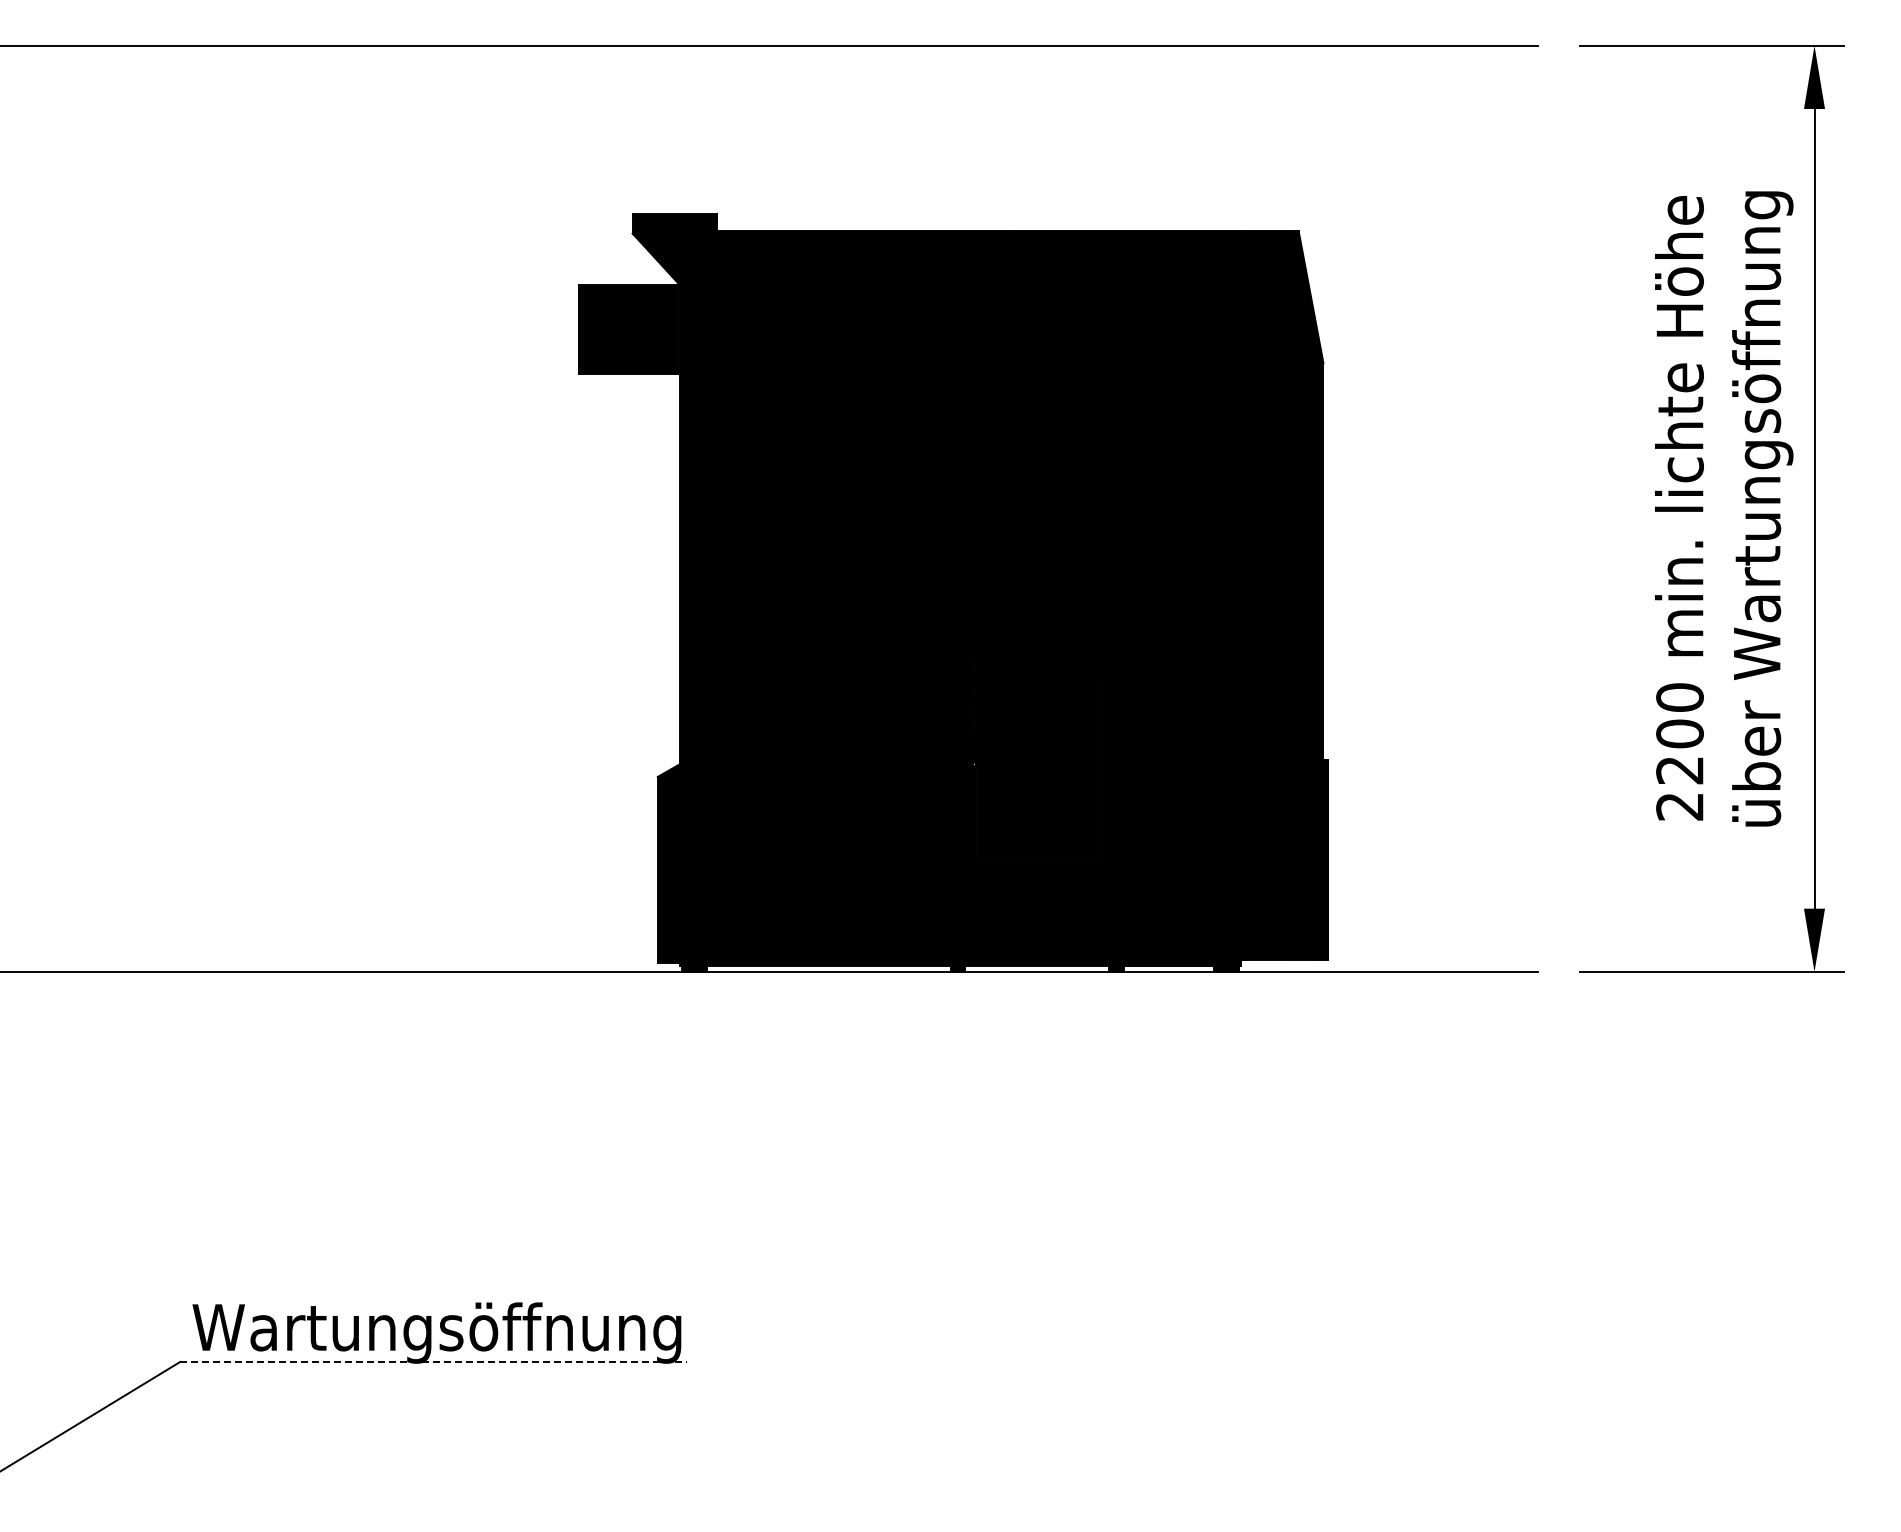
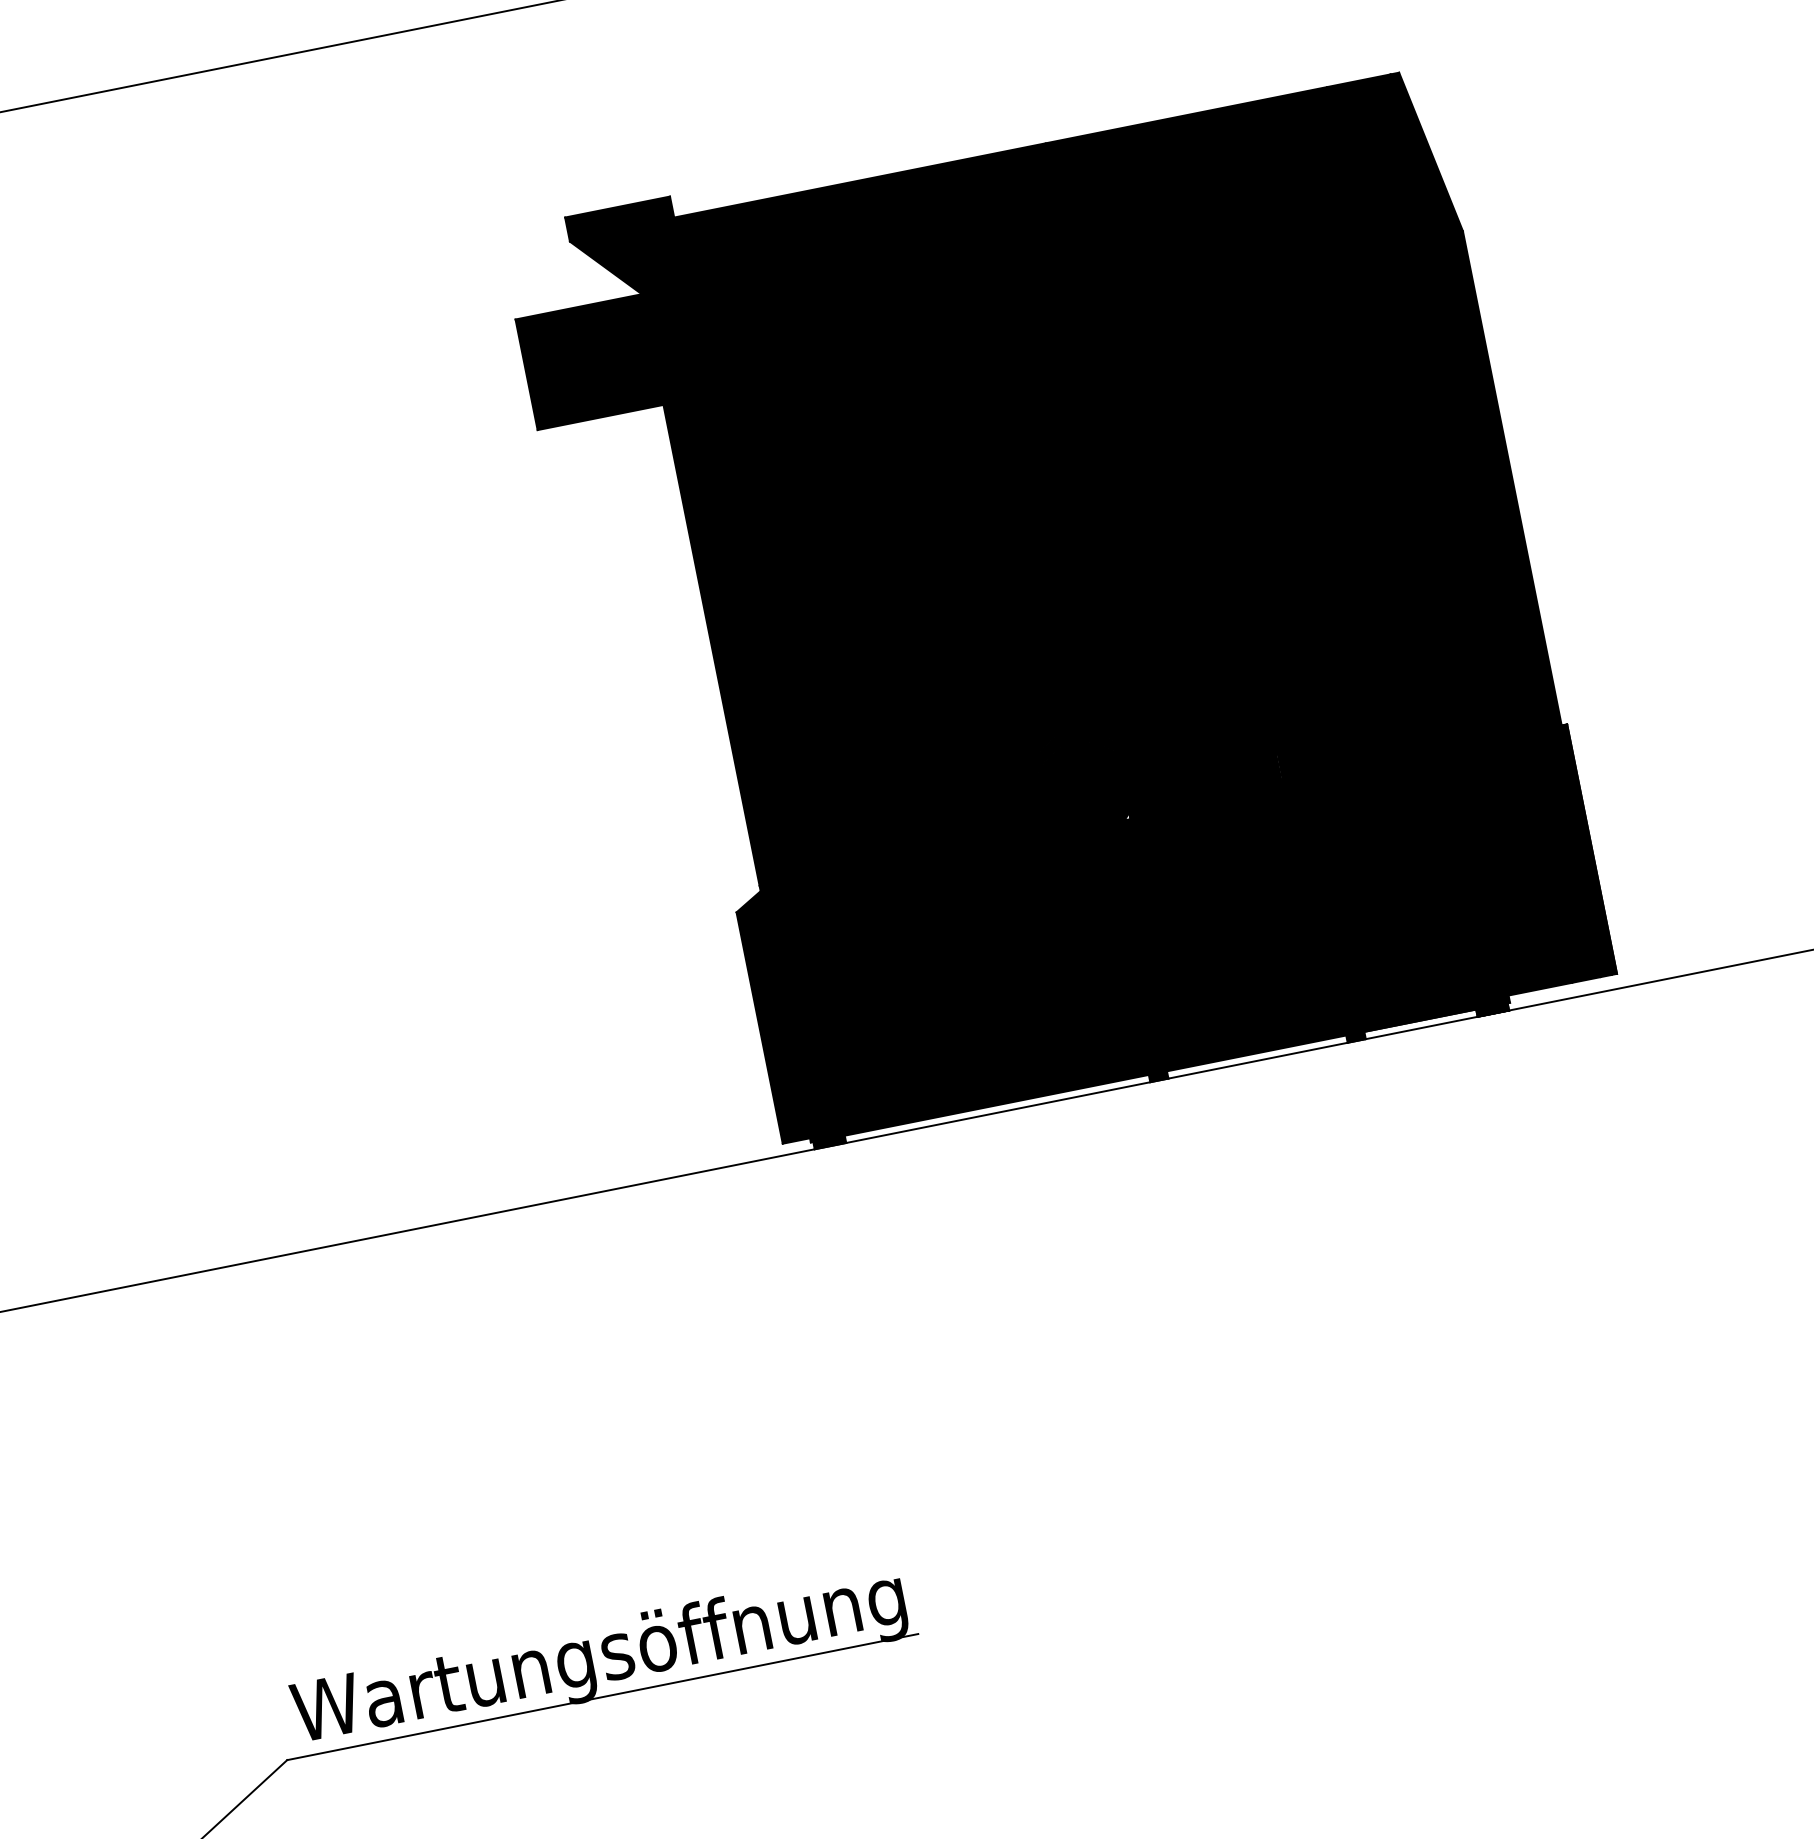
line: (434, 1361) -> (603, 1696), dashed -> solid

